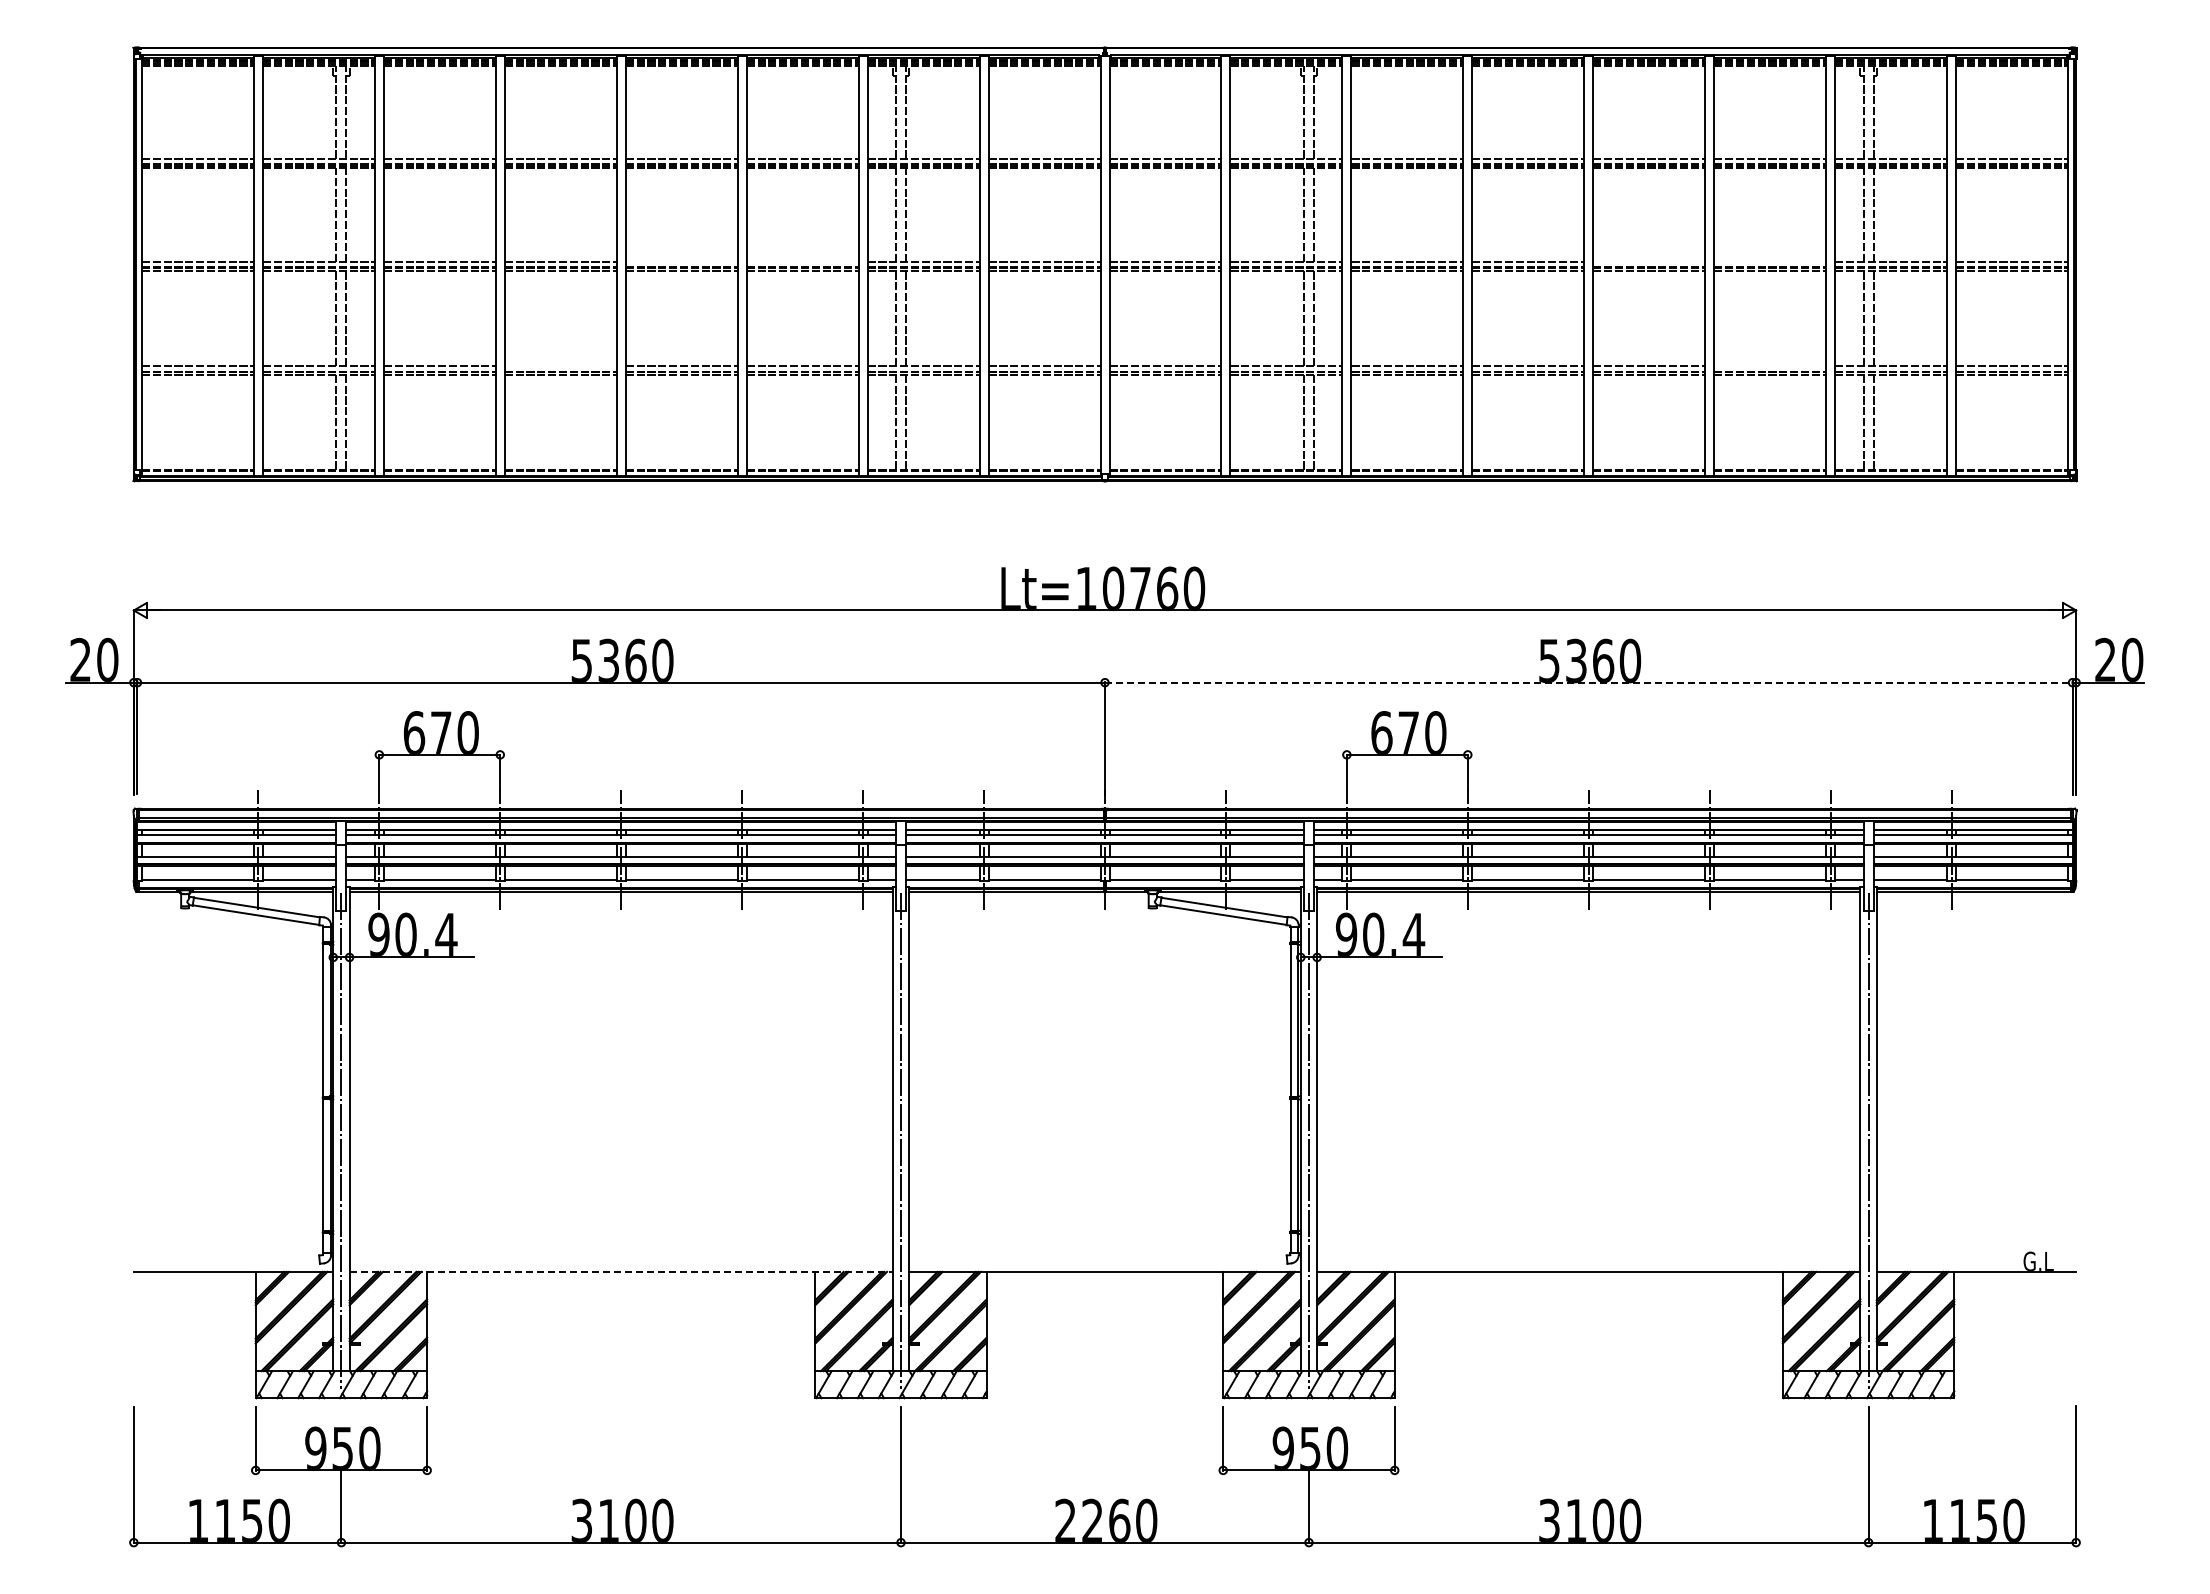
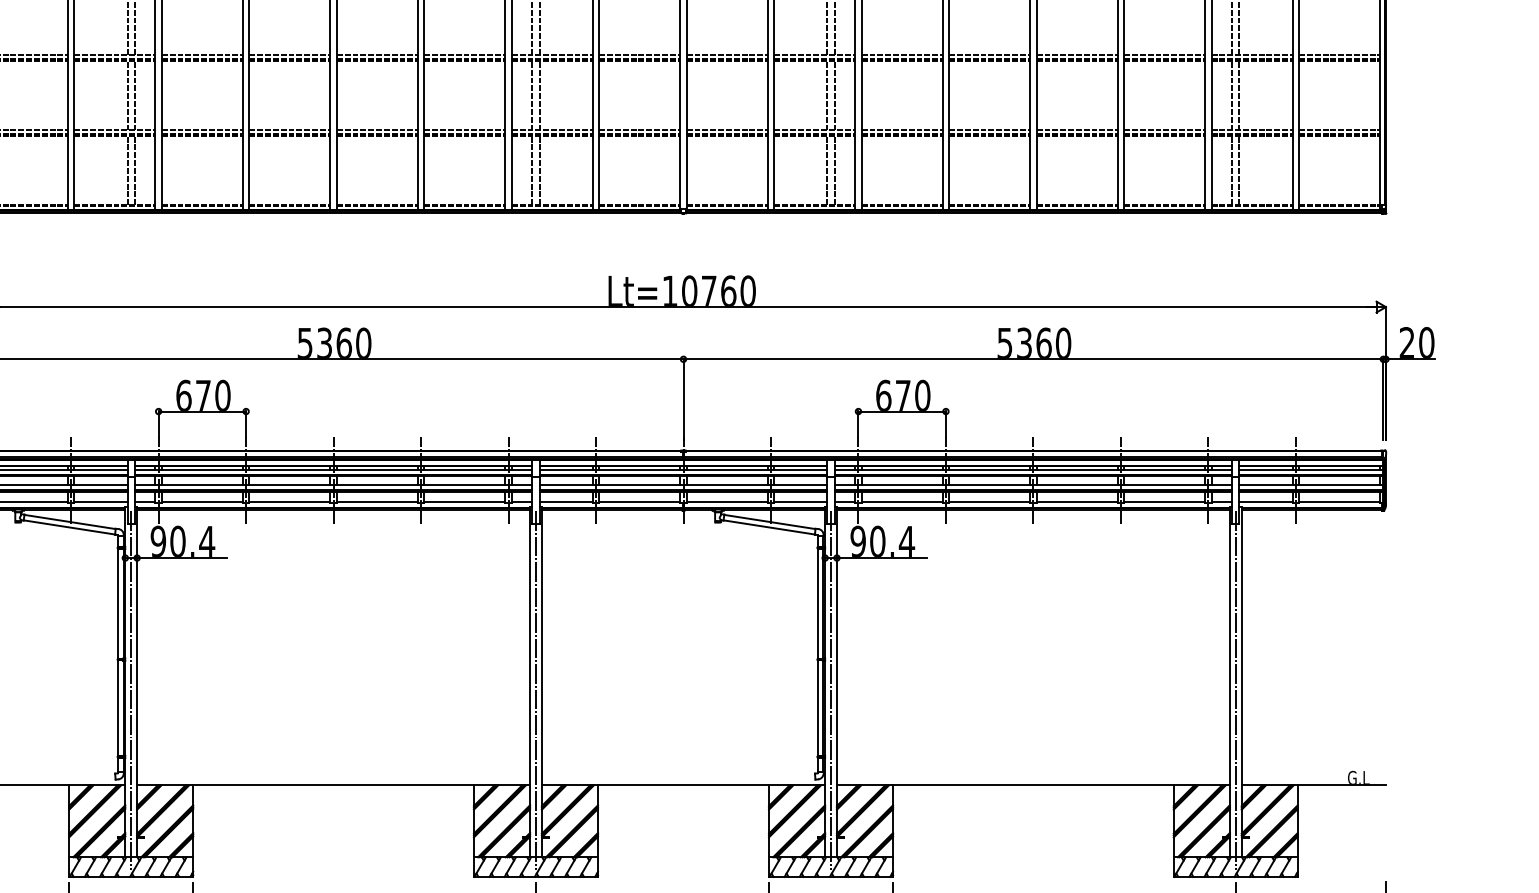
line: (681, 261) -> (377, 54), added
line: (802, 261) -> (464, 54), added
line: (1649, 261) -> (1077, 54), added
line: (1770, 261) -> (1164, 54), added
line: (560, 366) -> (289, 130), added
line: (1770, 366) -> (1164, 130), added
line: (1588, 682) -> (1033, 359), dashed -> solid
line: (621, 1271) -> (333, 785), dashed -> solid

